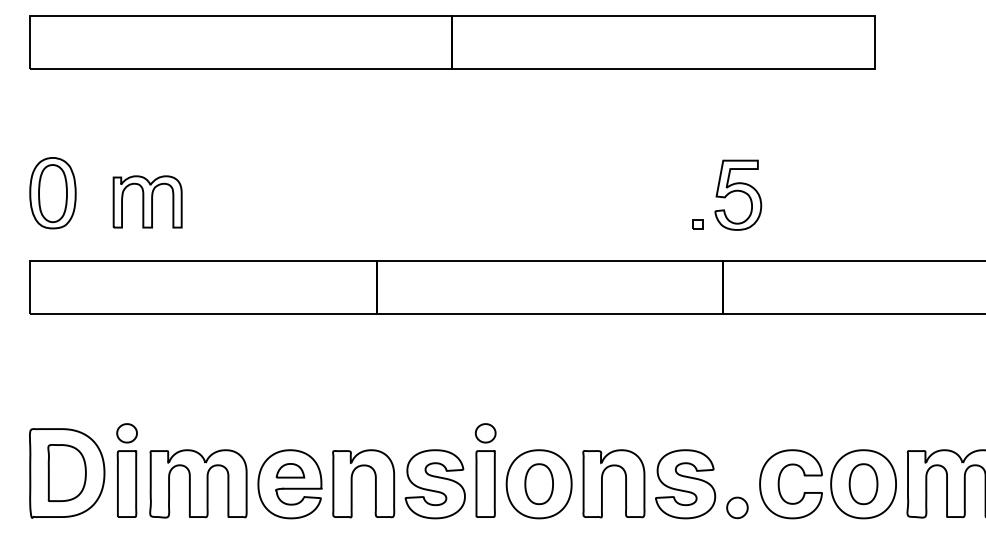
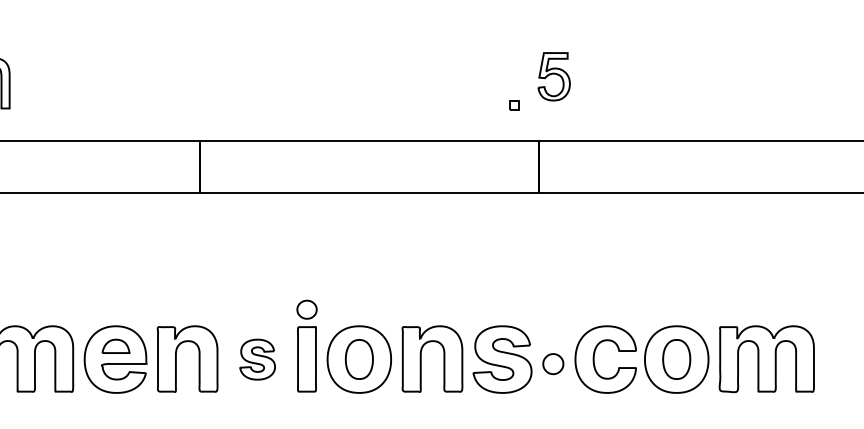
part: (738, 194) -> (554, 76), size x0.7
part: (434, 484) -> (256, 359), size x0.6
part: (737, 507) -> (553, 363), moved

